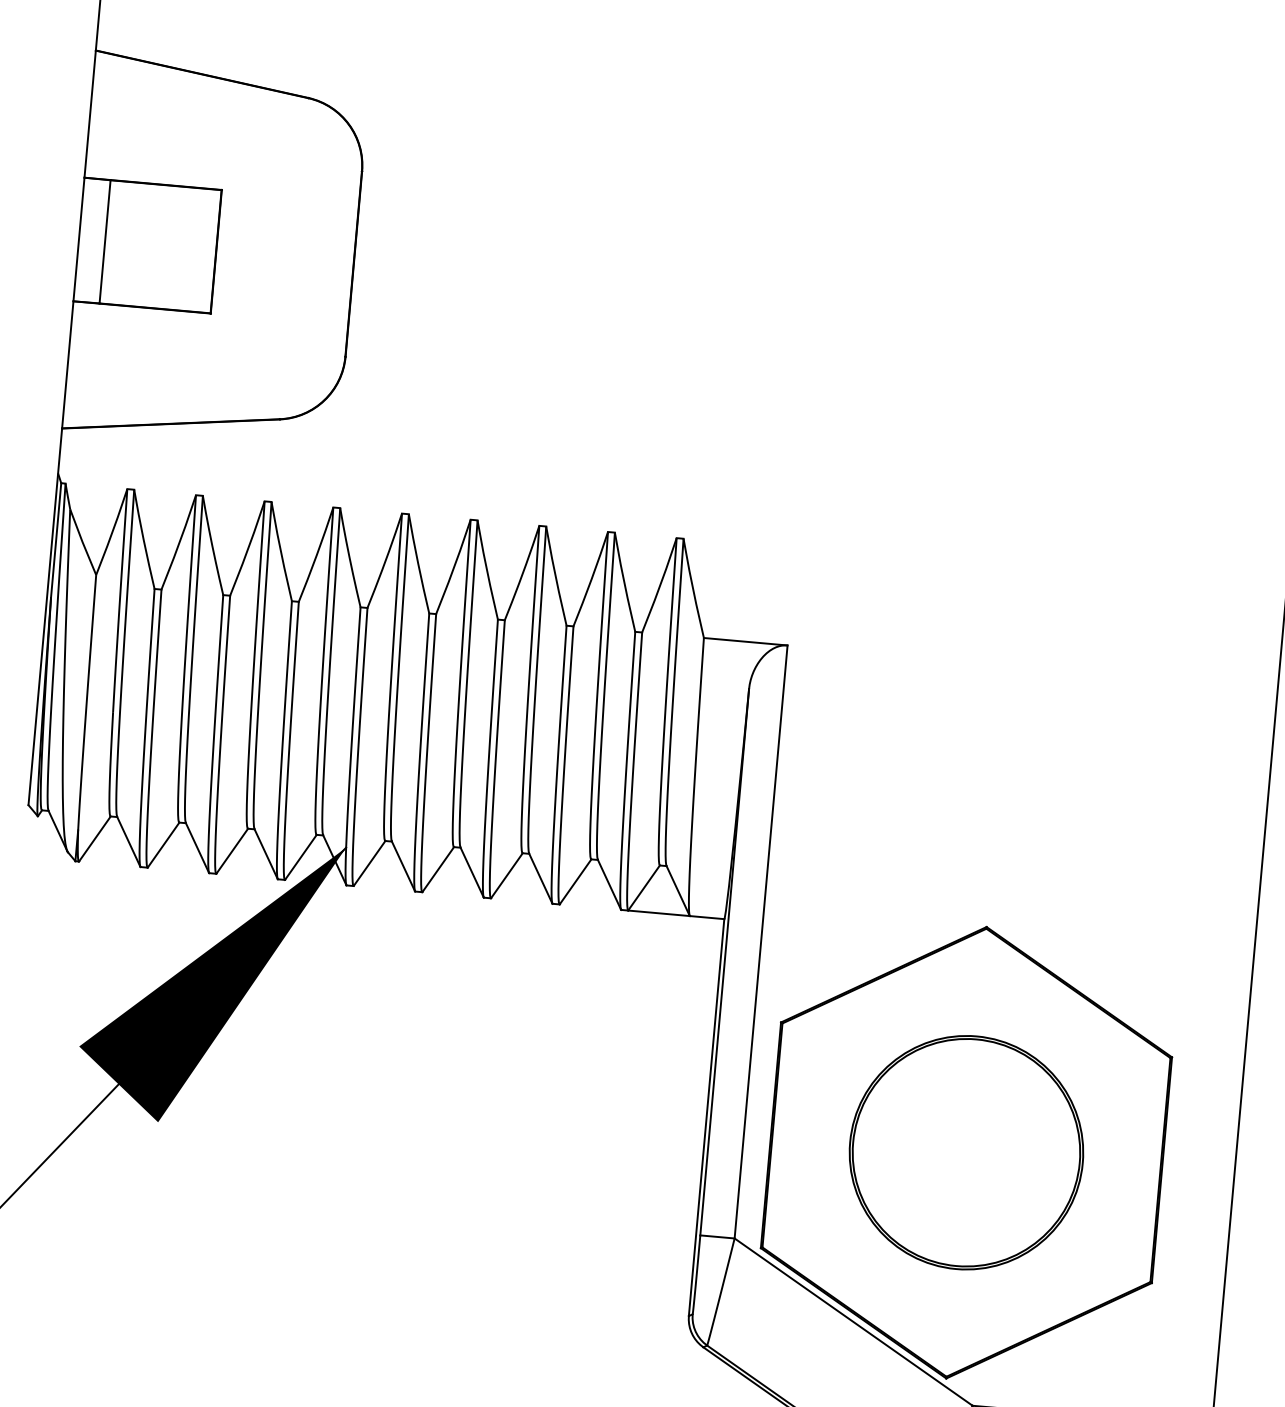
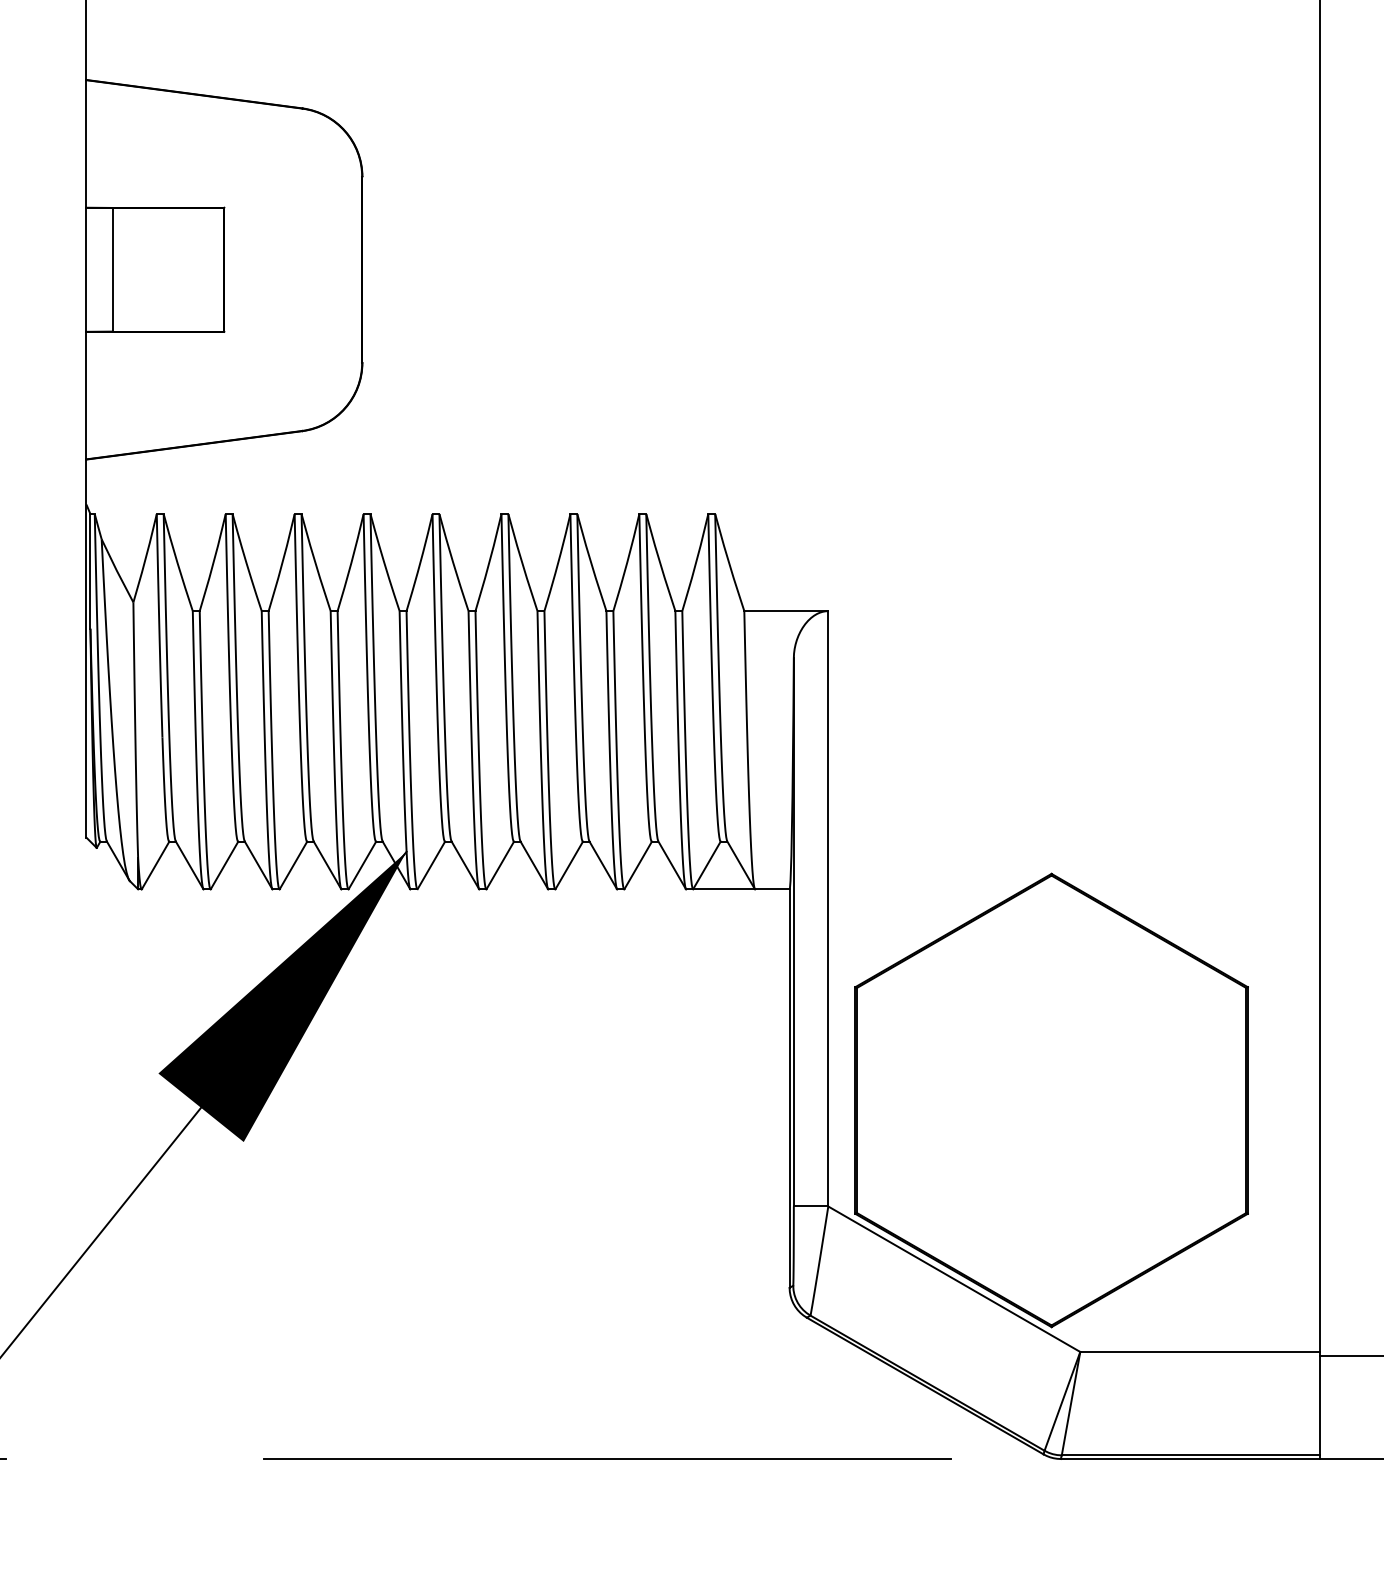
part: (966, 1152) -> (1051, 1100), removed

